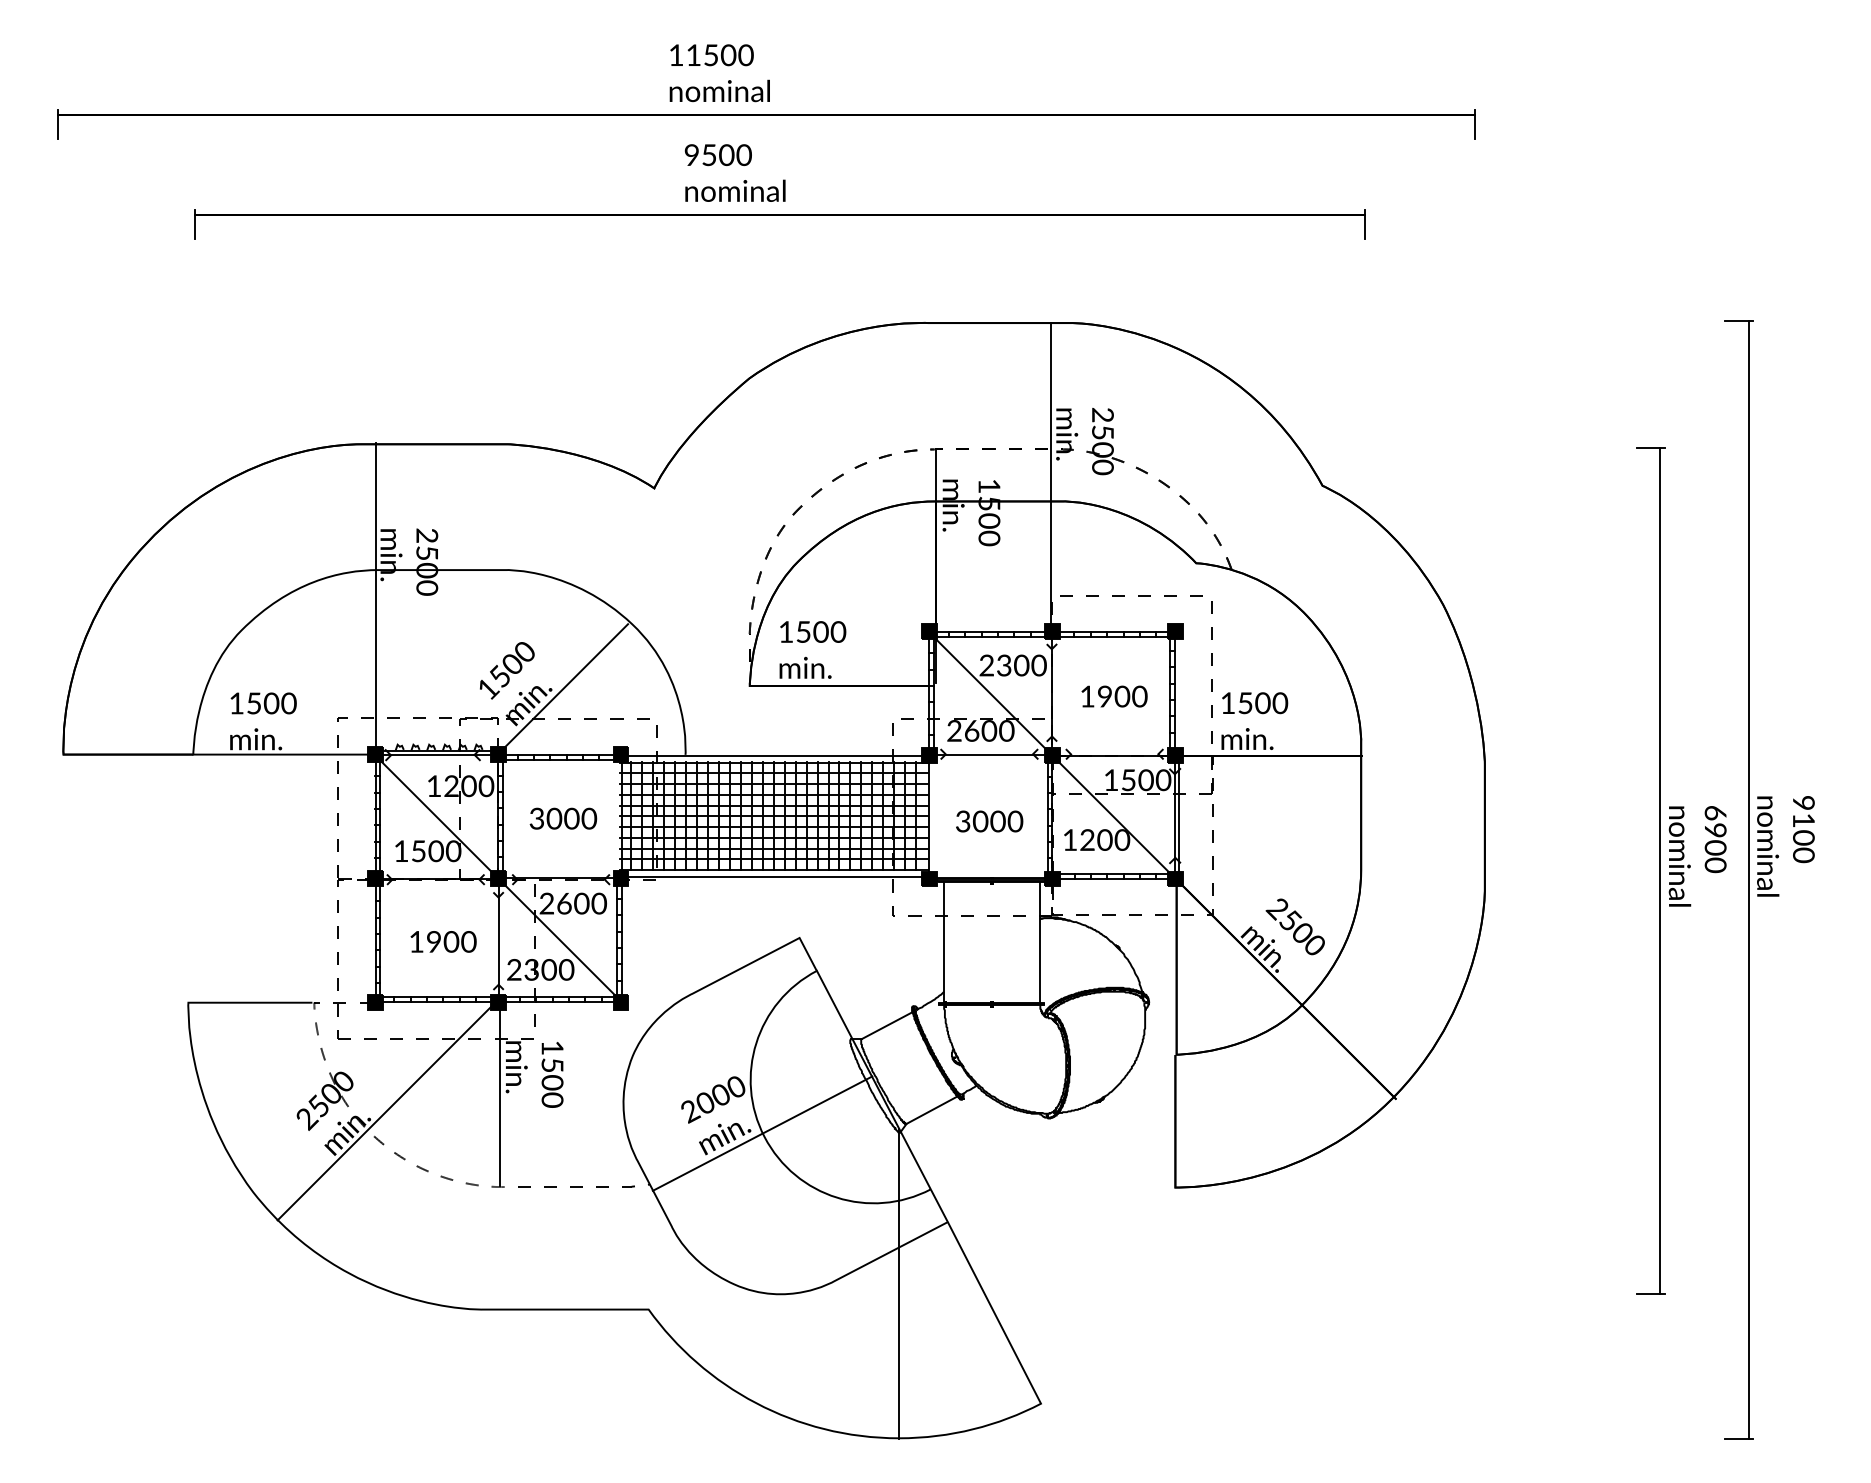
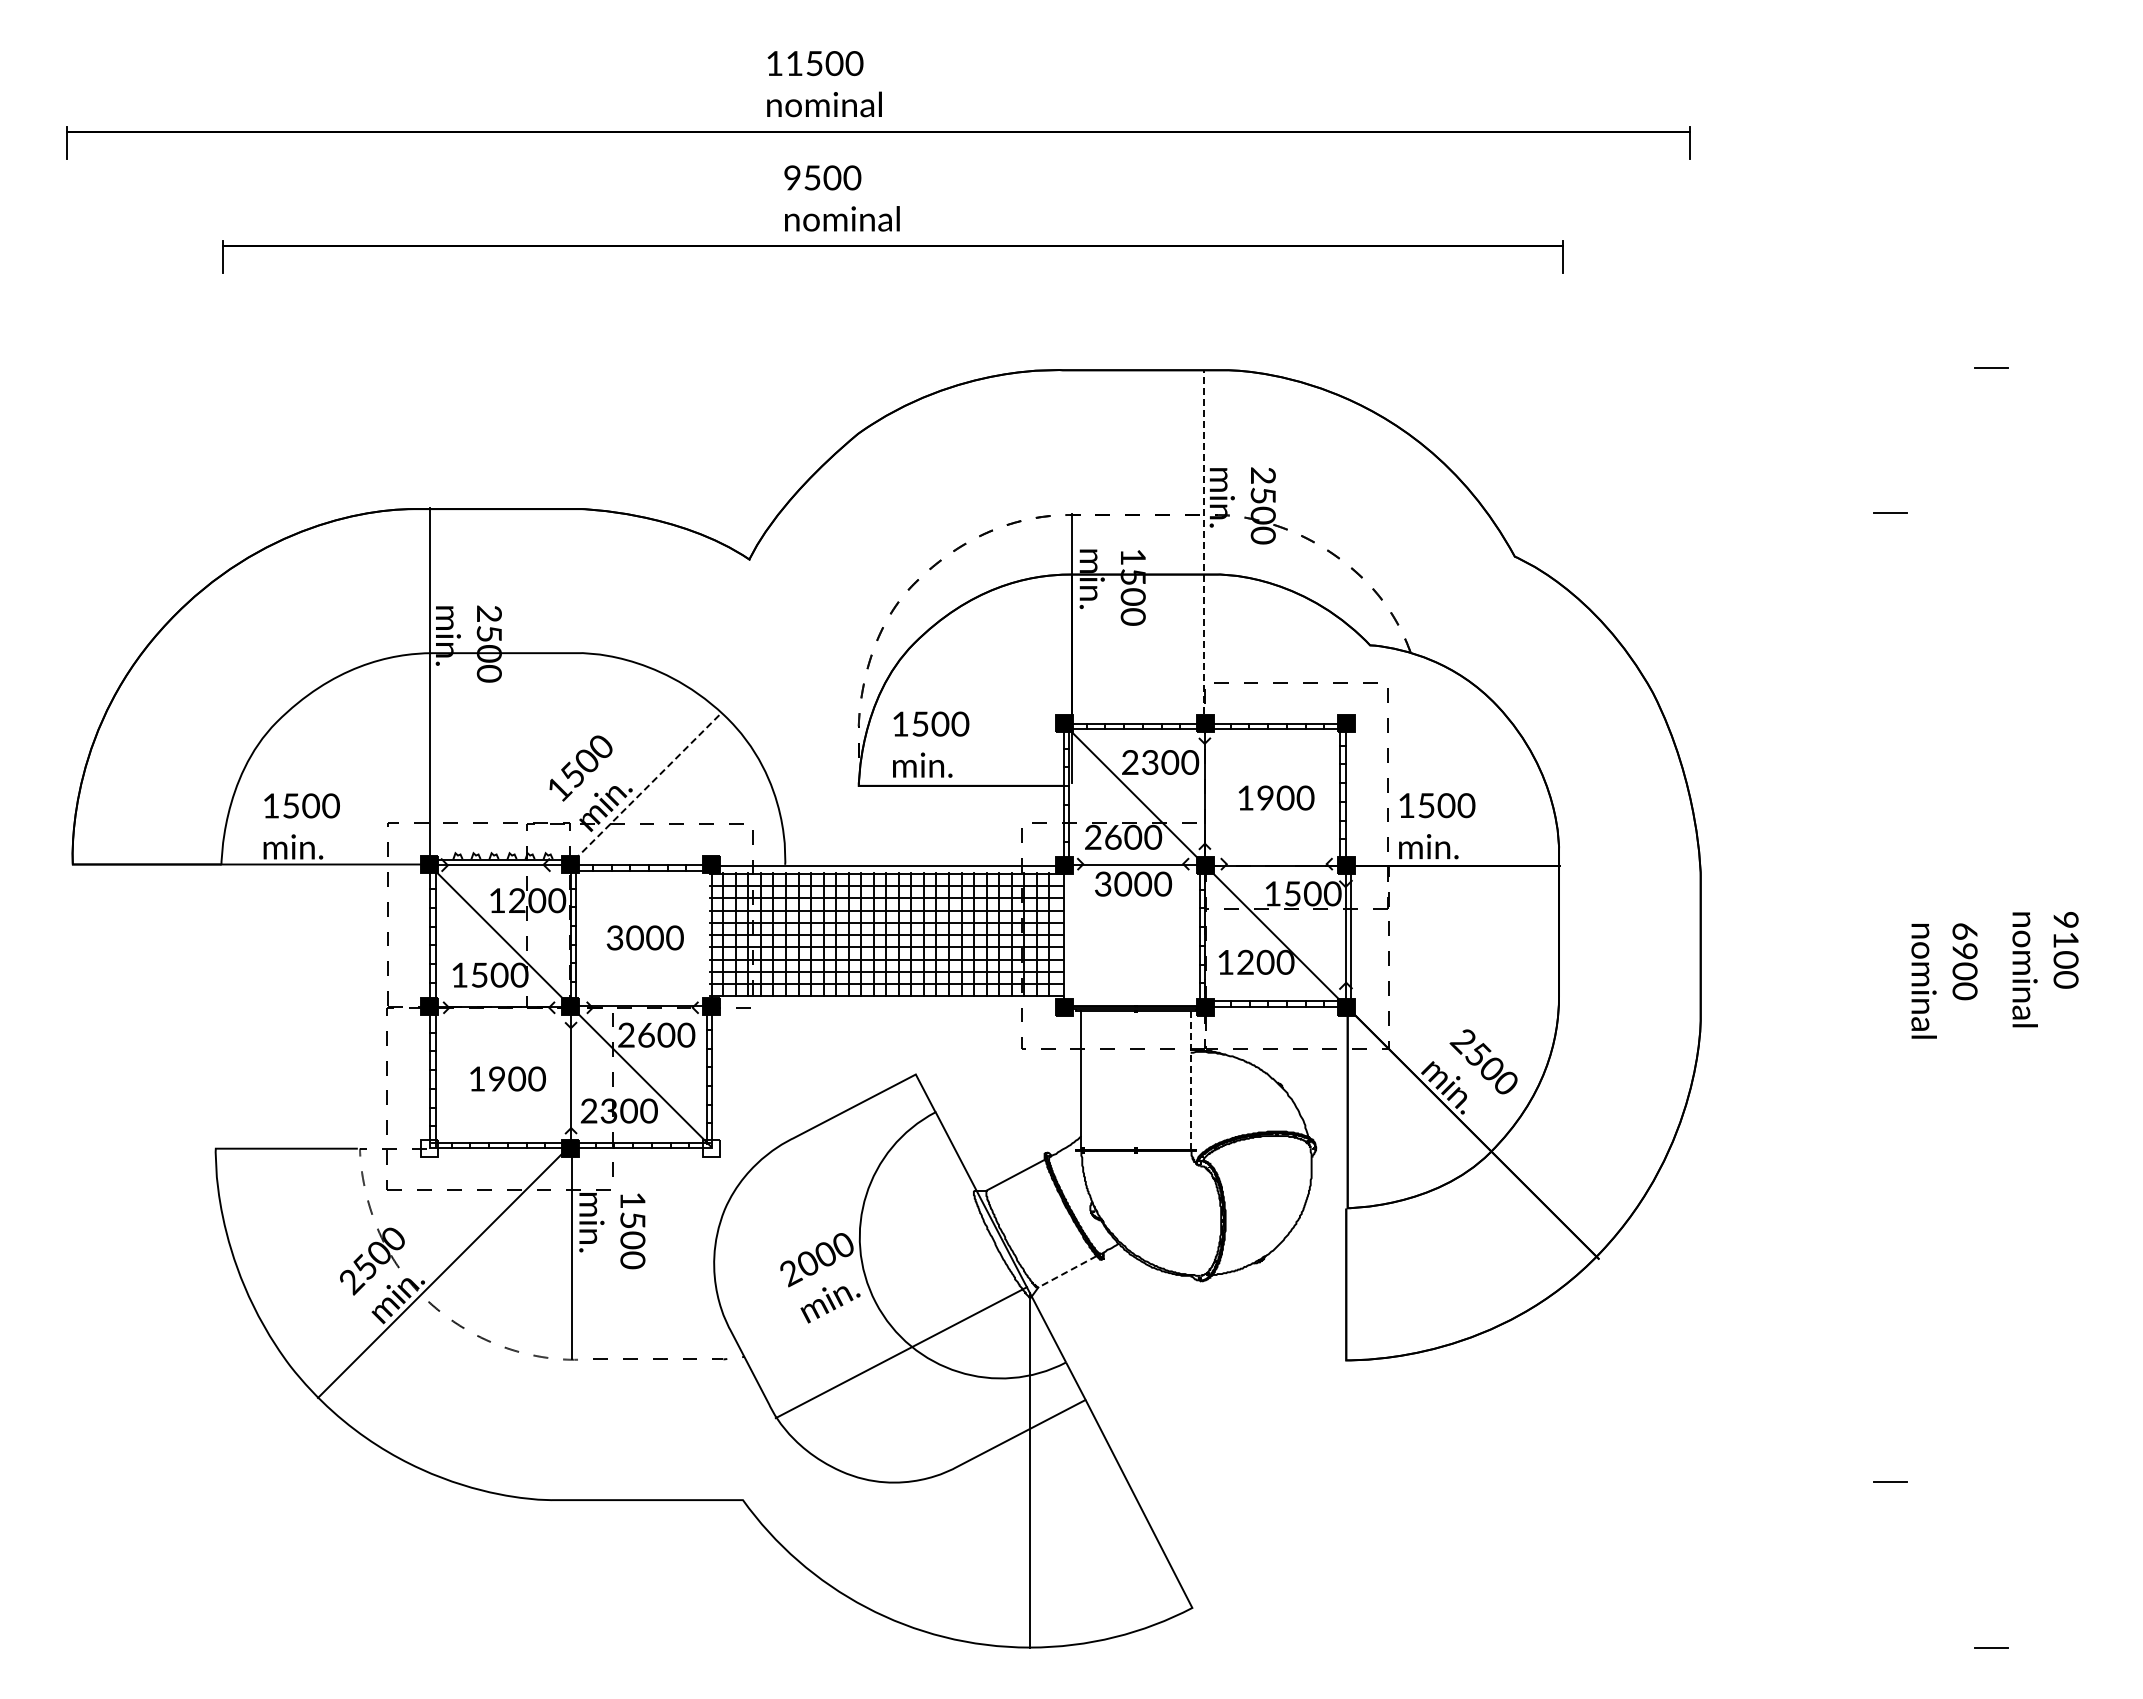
line: (1051, 477) -> (1204, 547), solid -> dashed
line: (563, 689) -> (645, 789), solid -> dashed
text: (989, 820) -> (1133, 883), moved
line: (1660, 870) -> (1901, 997), removed
line: (772, 876) -> (884, 1004), removed
line: (1748, 880) -> (2002, 1008), removed
line: (1039, 943) -> (1190, 1080), solid -> dashed
fill: (374, 1002) -> (429, 1148), removed
fill: (620, 1002) -> (710, 1148), removed
line: (932, 1110) -> (1067, 1272), solid -> dashed
line: (762, 1133) -> (901, 1352), moved

